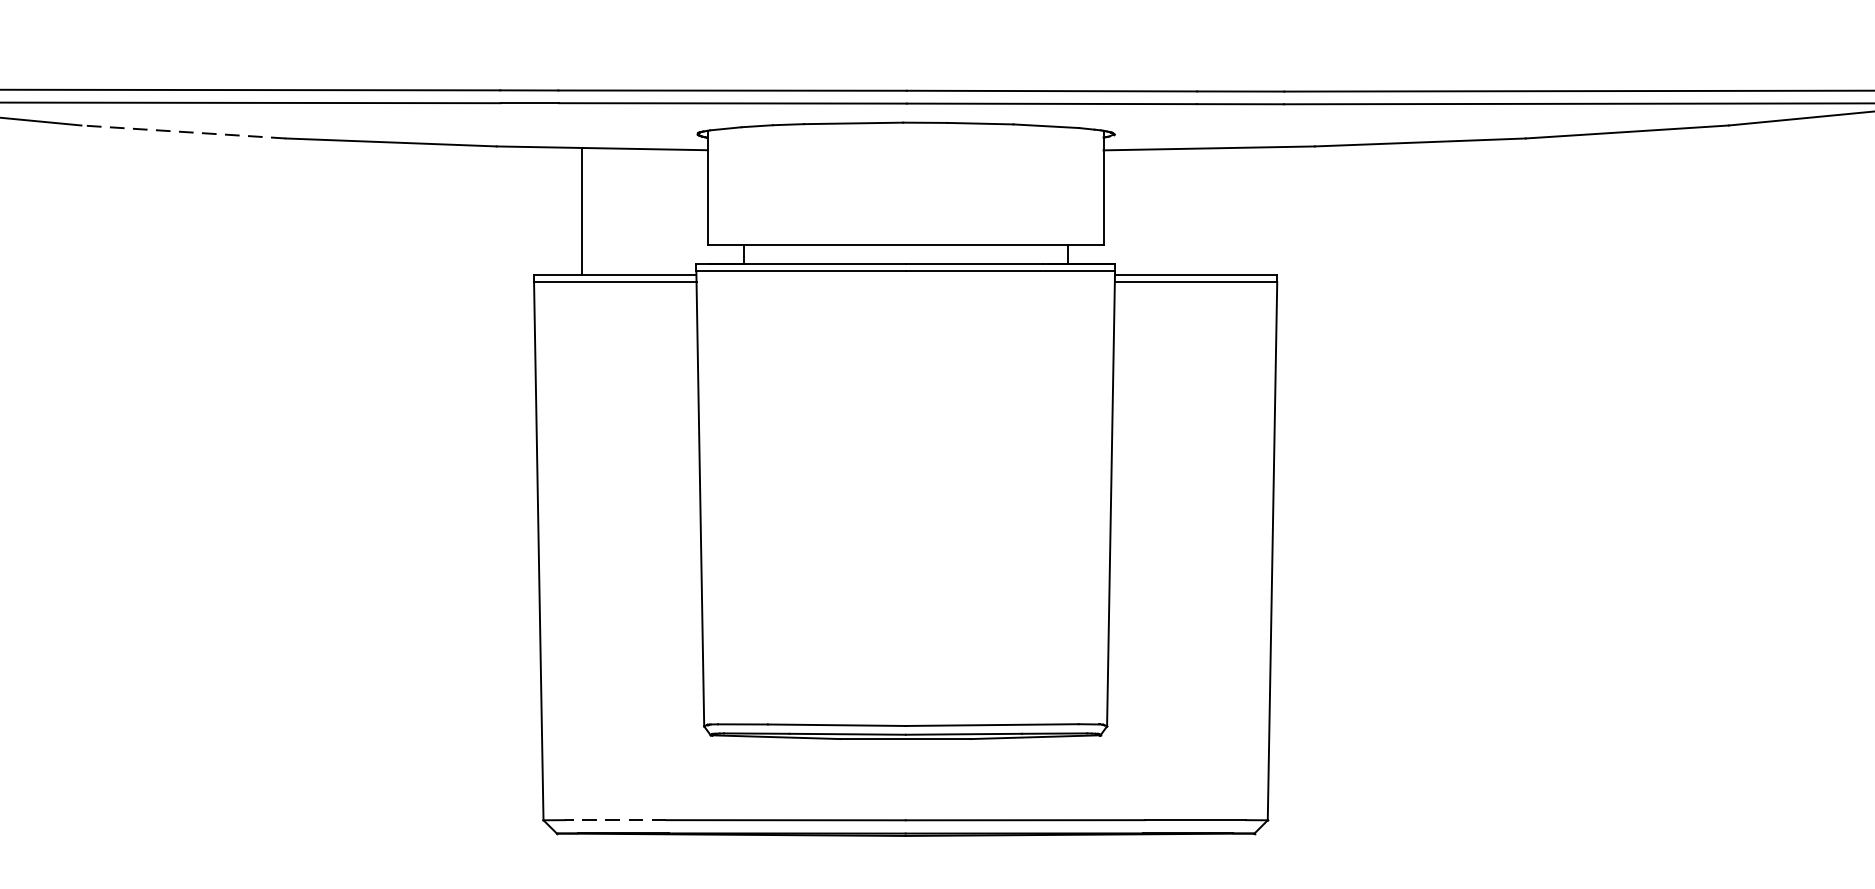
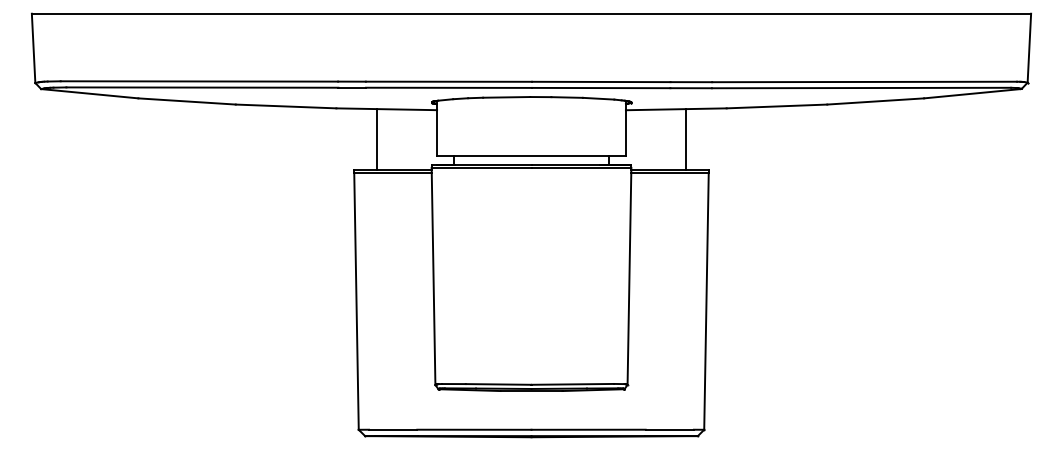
line: (184, 132) -> (187, 101), dashed -> solid
line: (1228, 211) -> (685, 139), added
line: (614, 819) -> (392, 429), dashed -> solid

